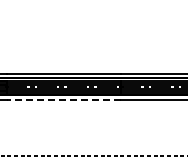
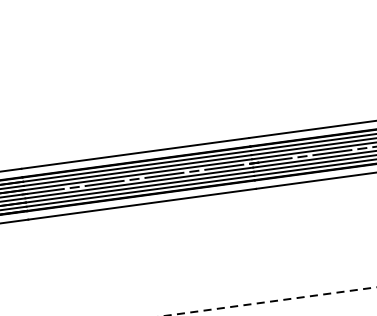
line: (63, 99) -> (140, 204), dashed -> solid

